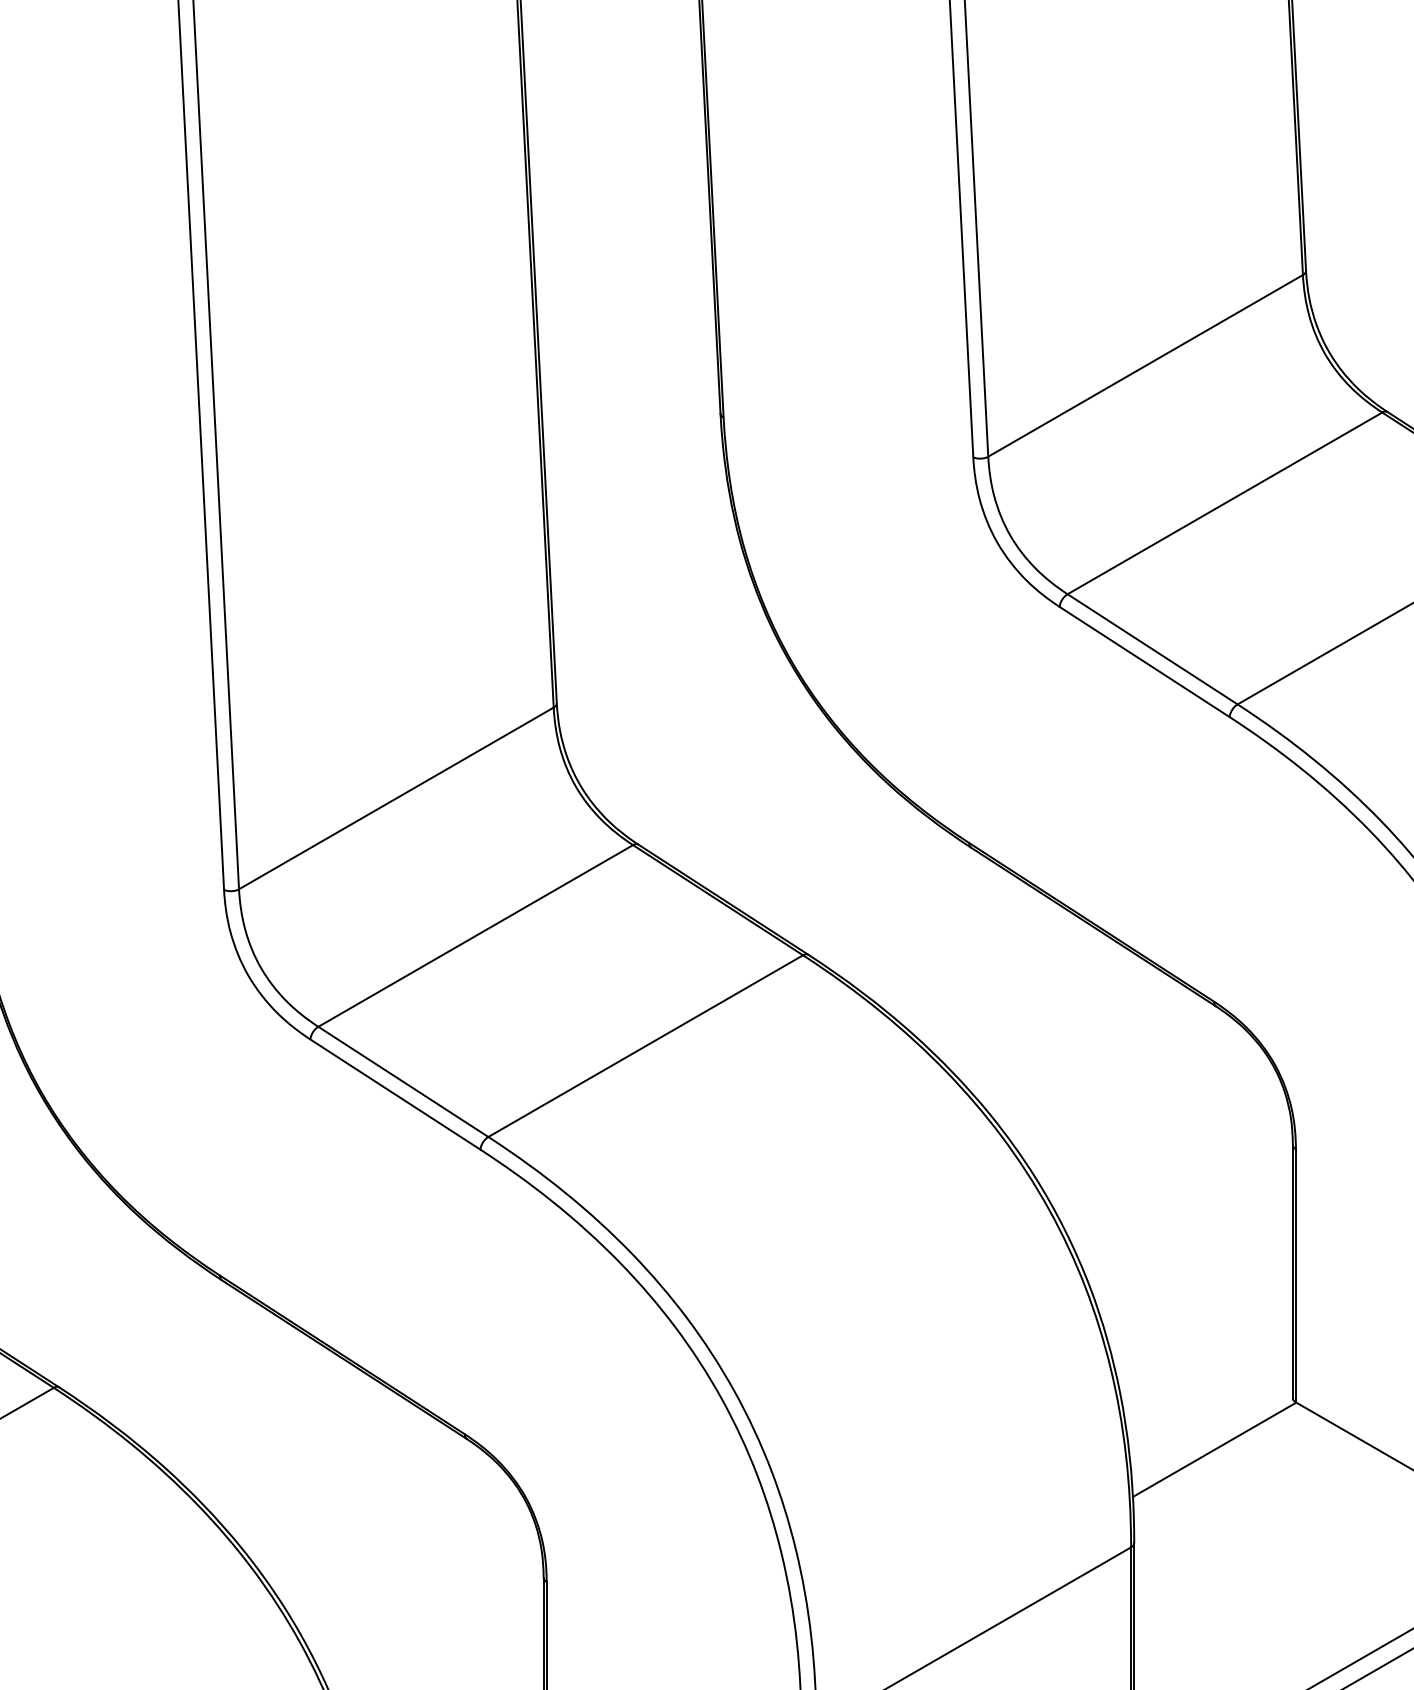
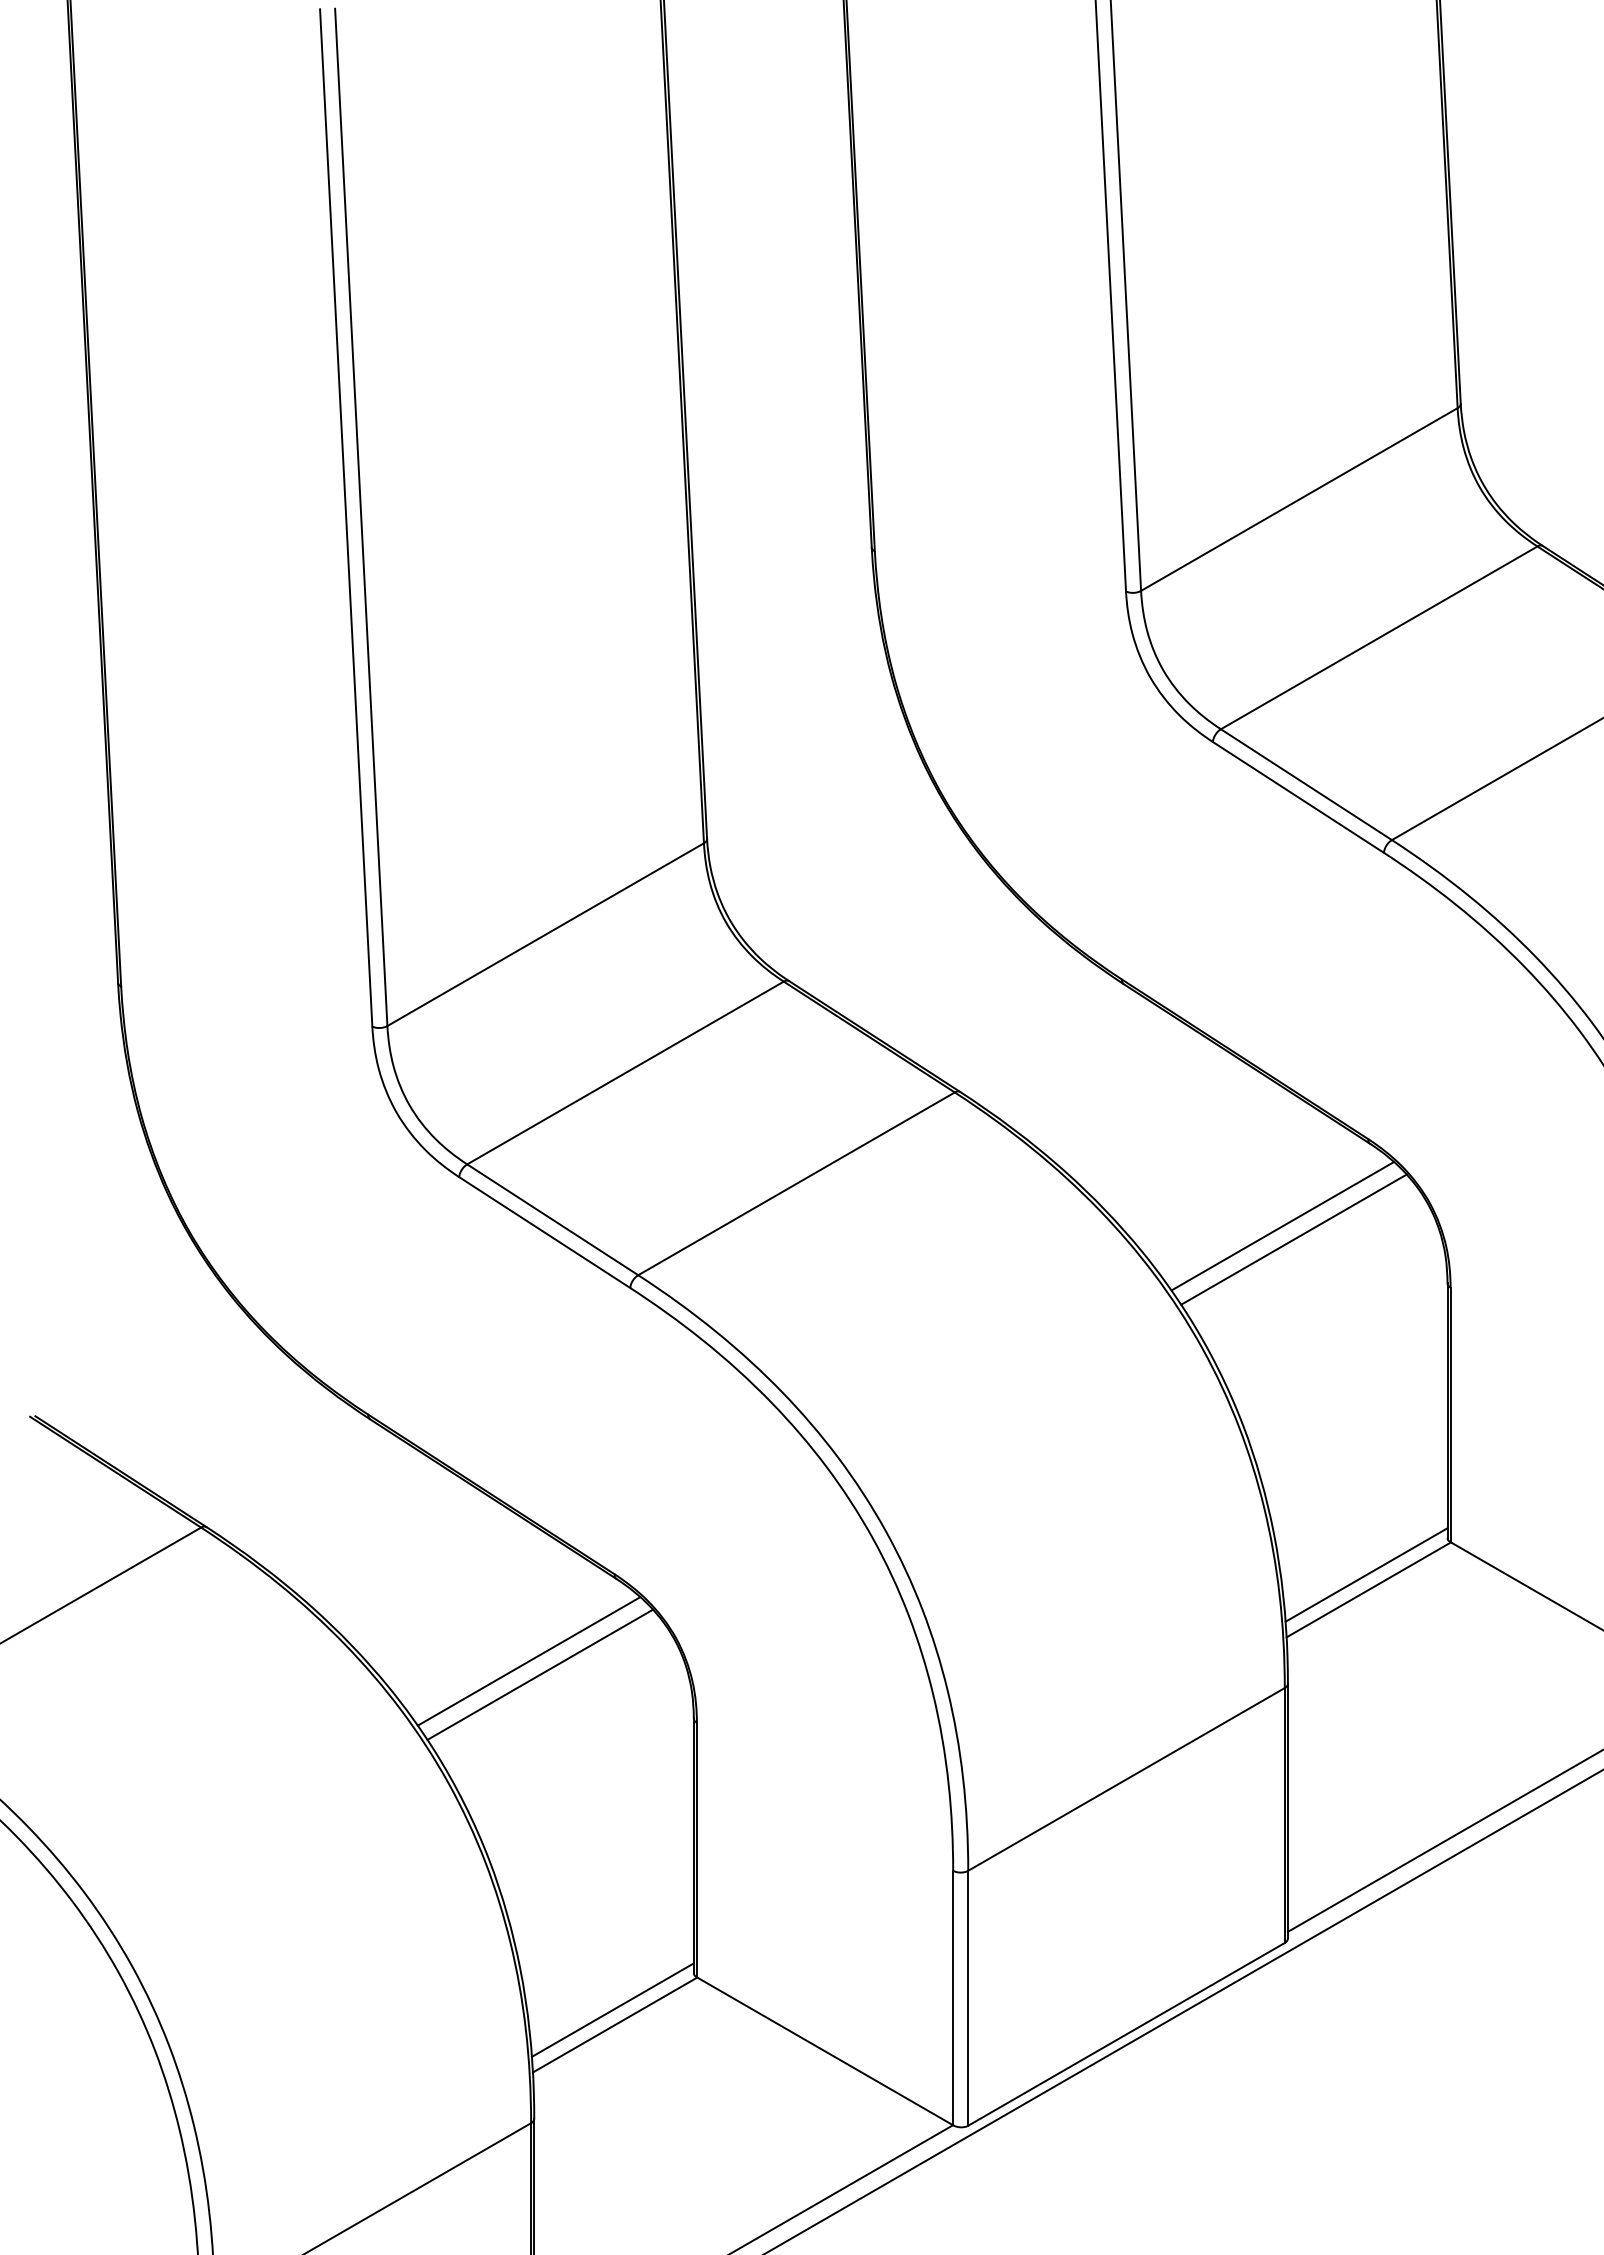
line: (1128, 1087) -> (1282, 1225), added
line: (1139, 1101) -> (1293, 1239), added
line: (1212, 1434) -> (1366, 1574), added
line: (379, 1520) -> (528, 1661), added
line: (391, 1533) -> (540, 1674), added

